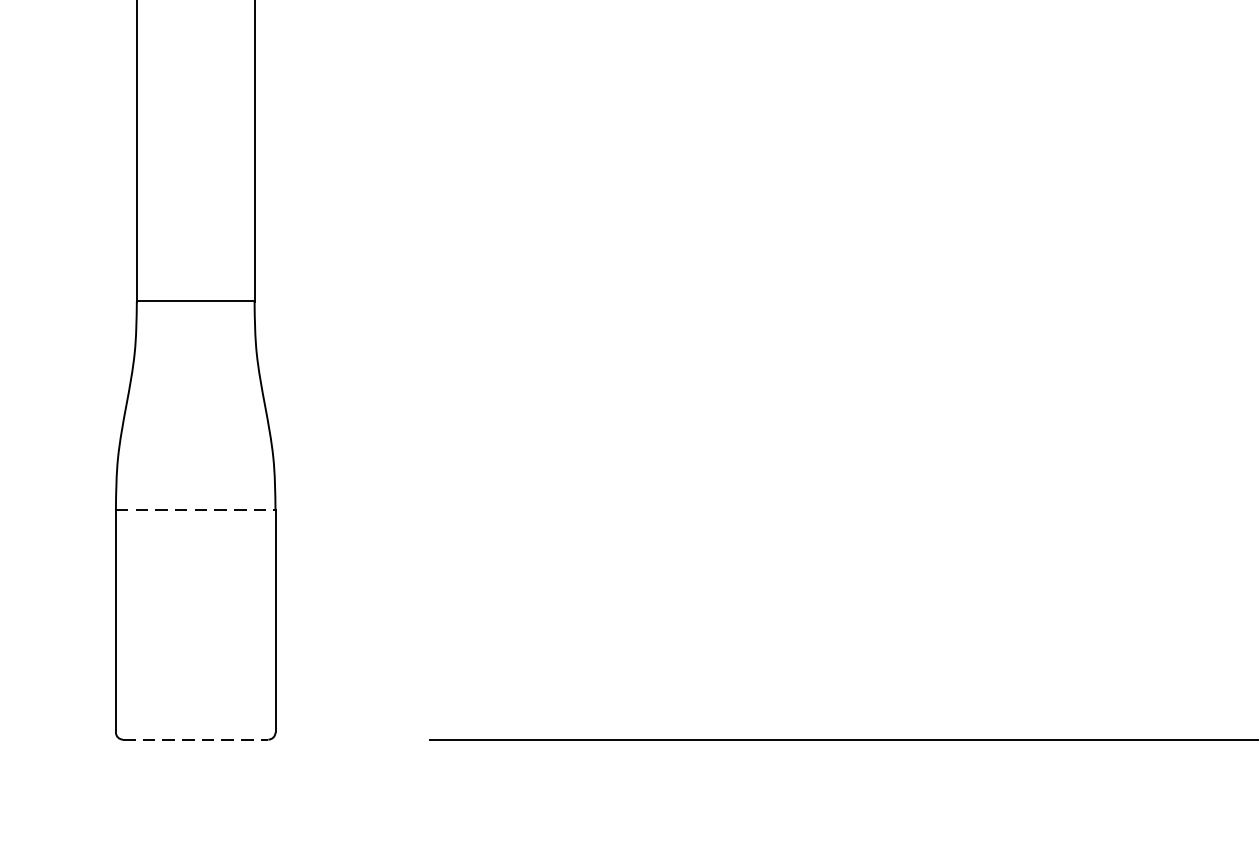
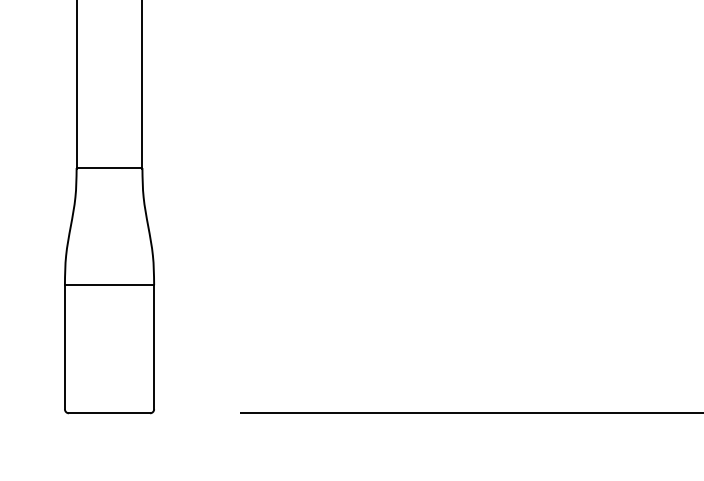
line: (195, 511) -> (109, 285), dashed -> solid
line: (195, 740) -> (109, 413), dashed -> solid

